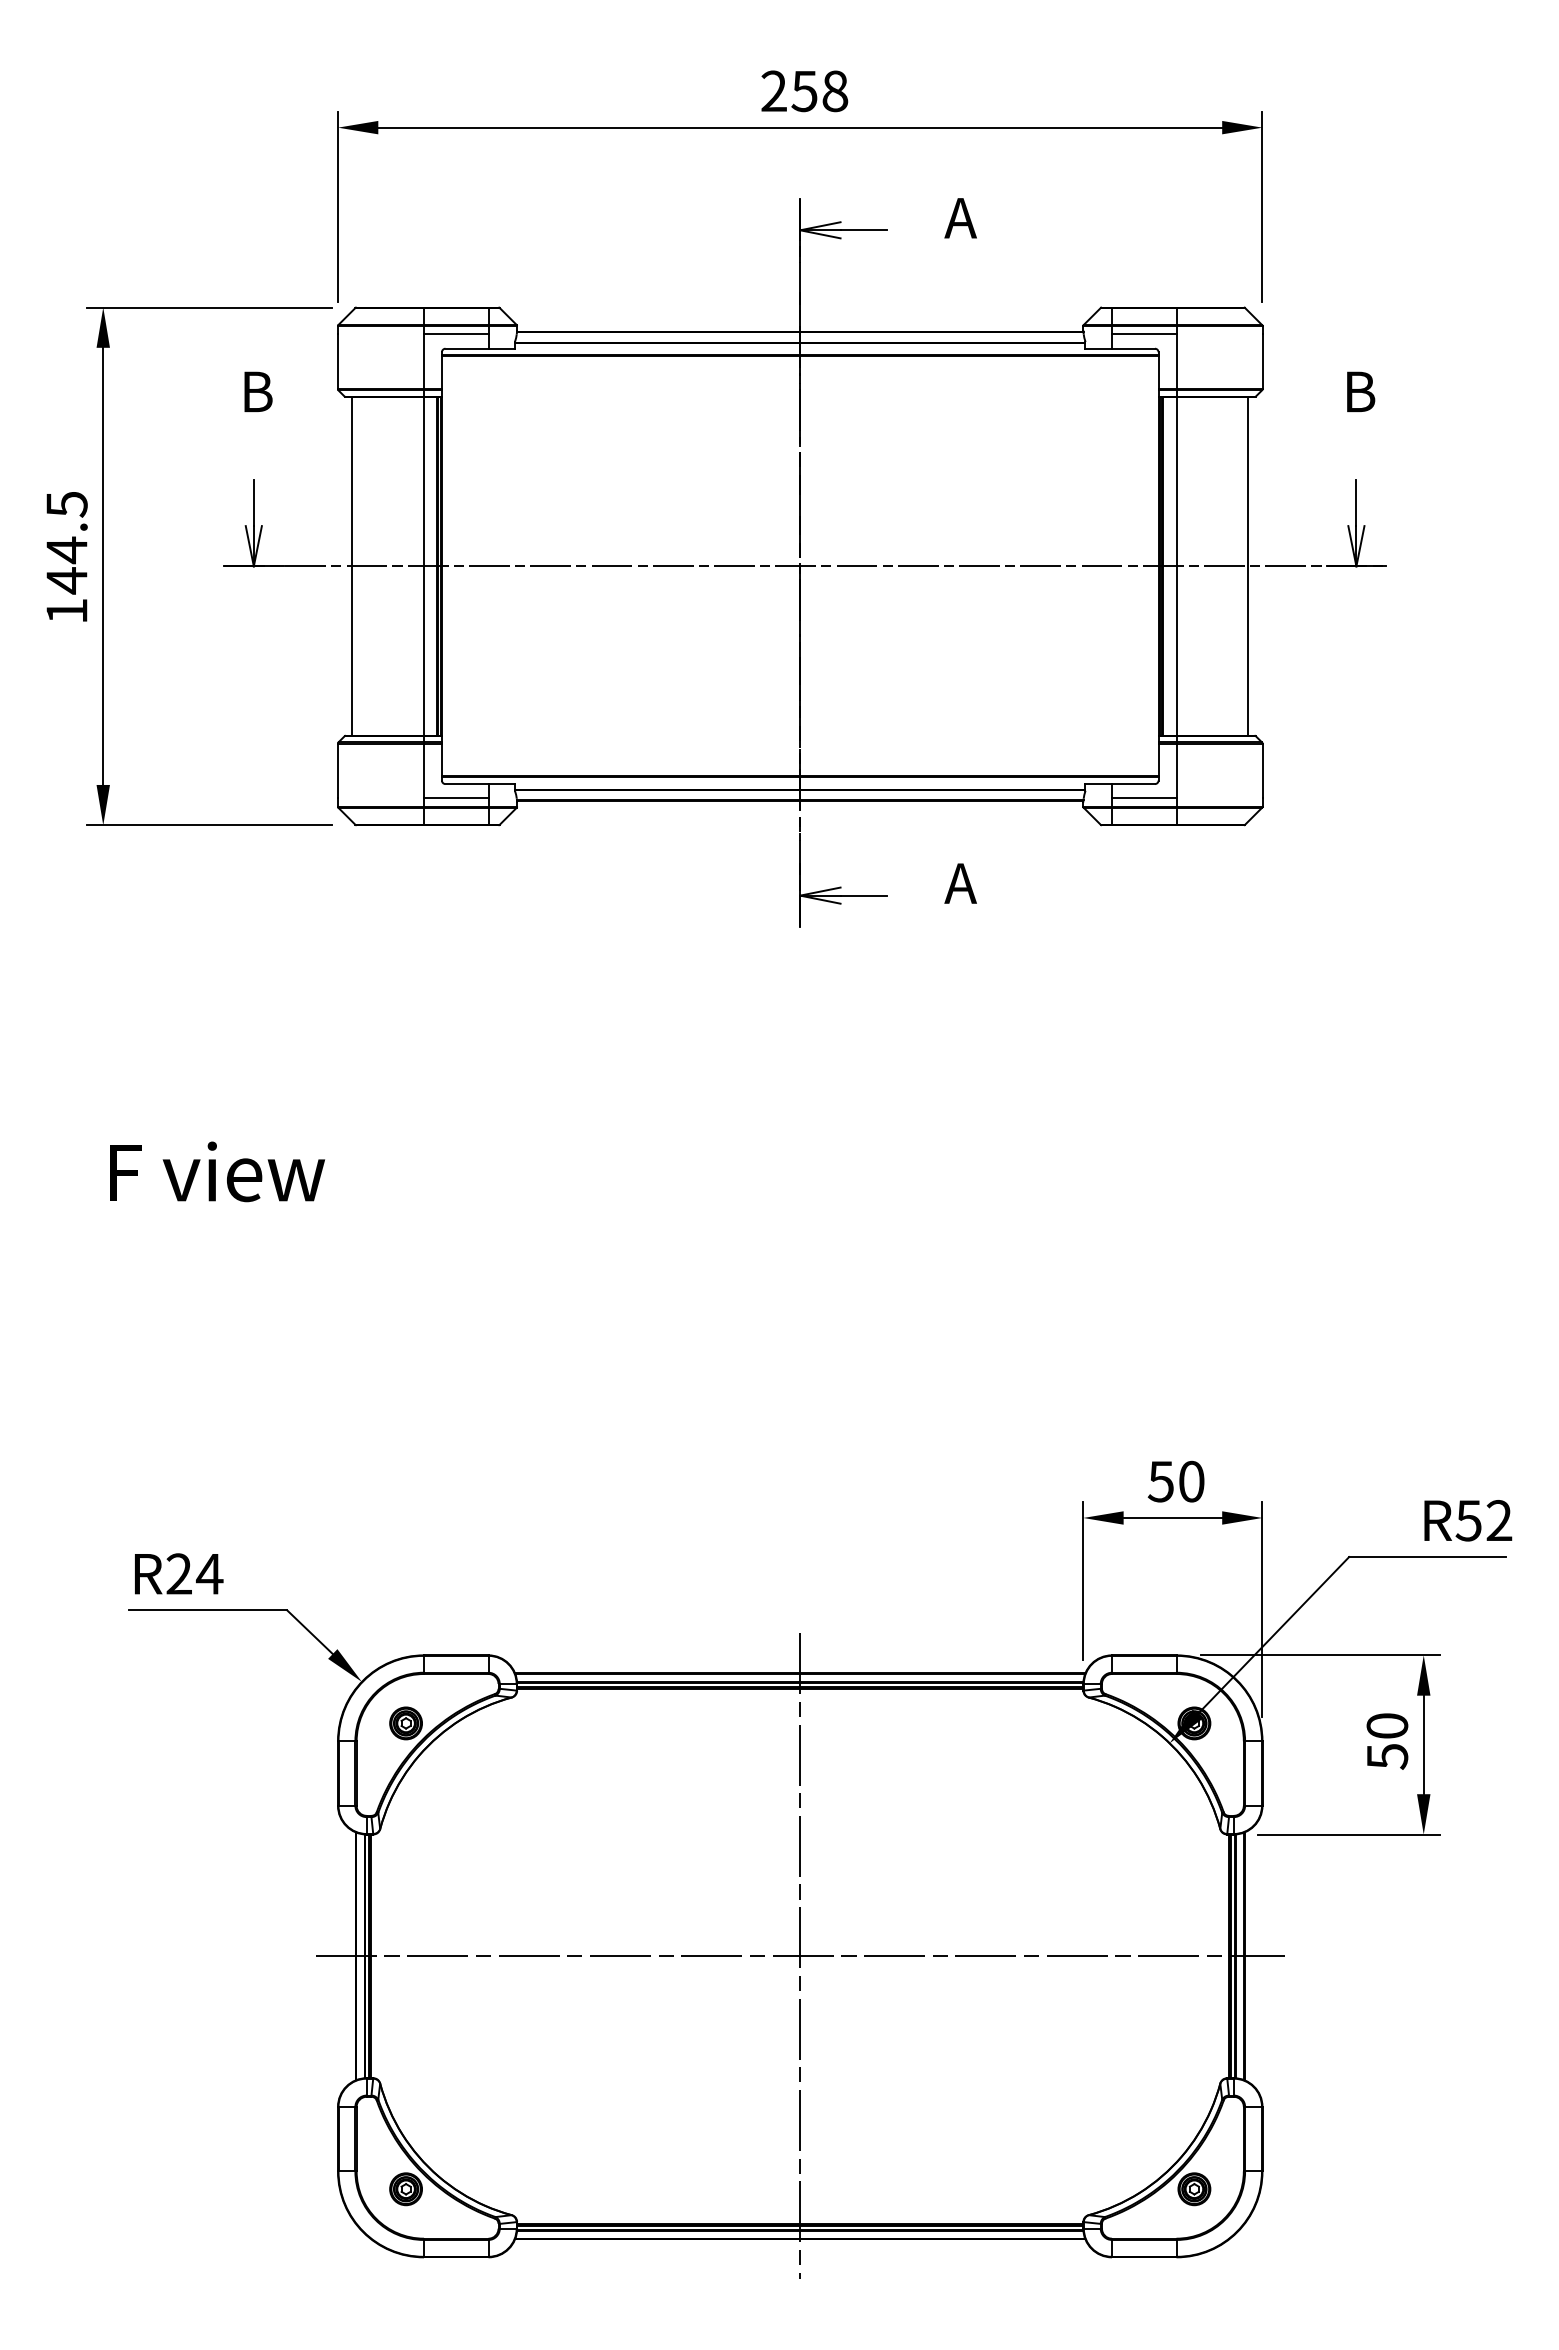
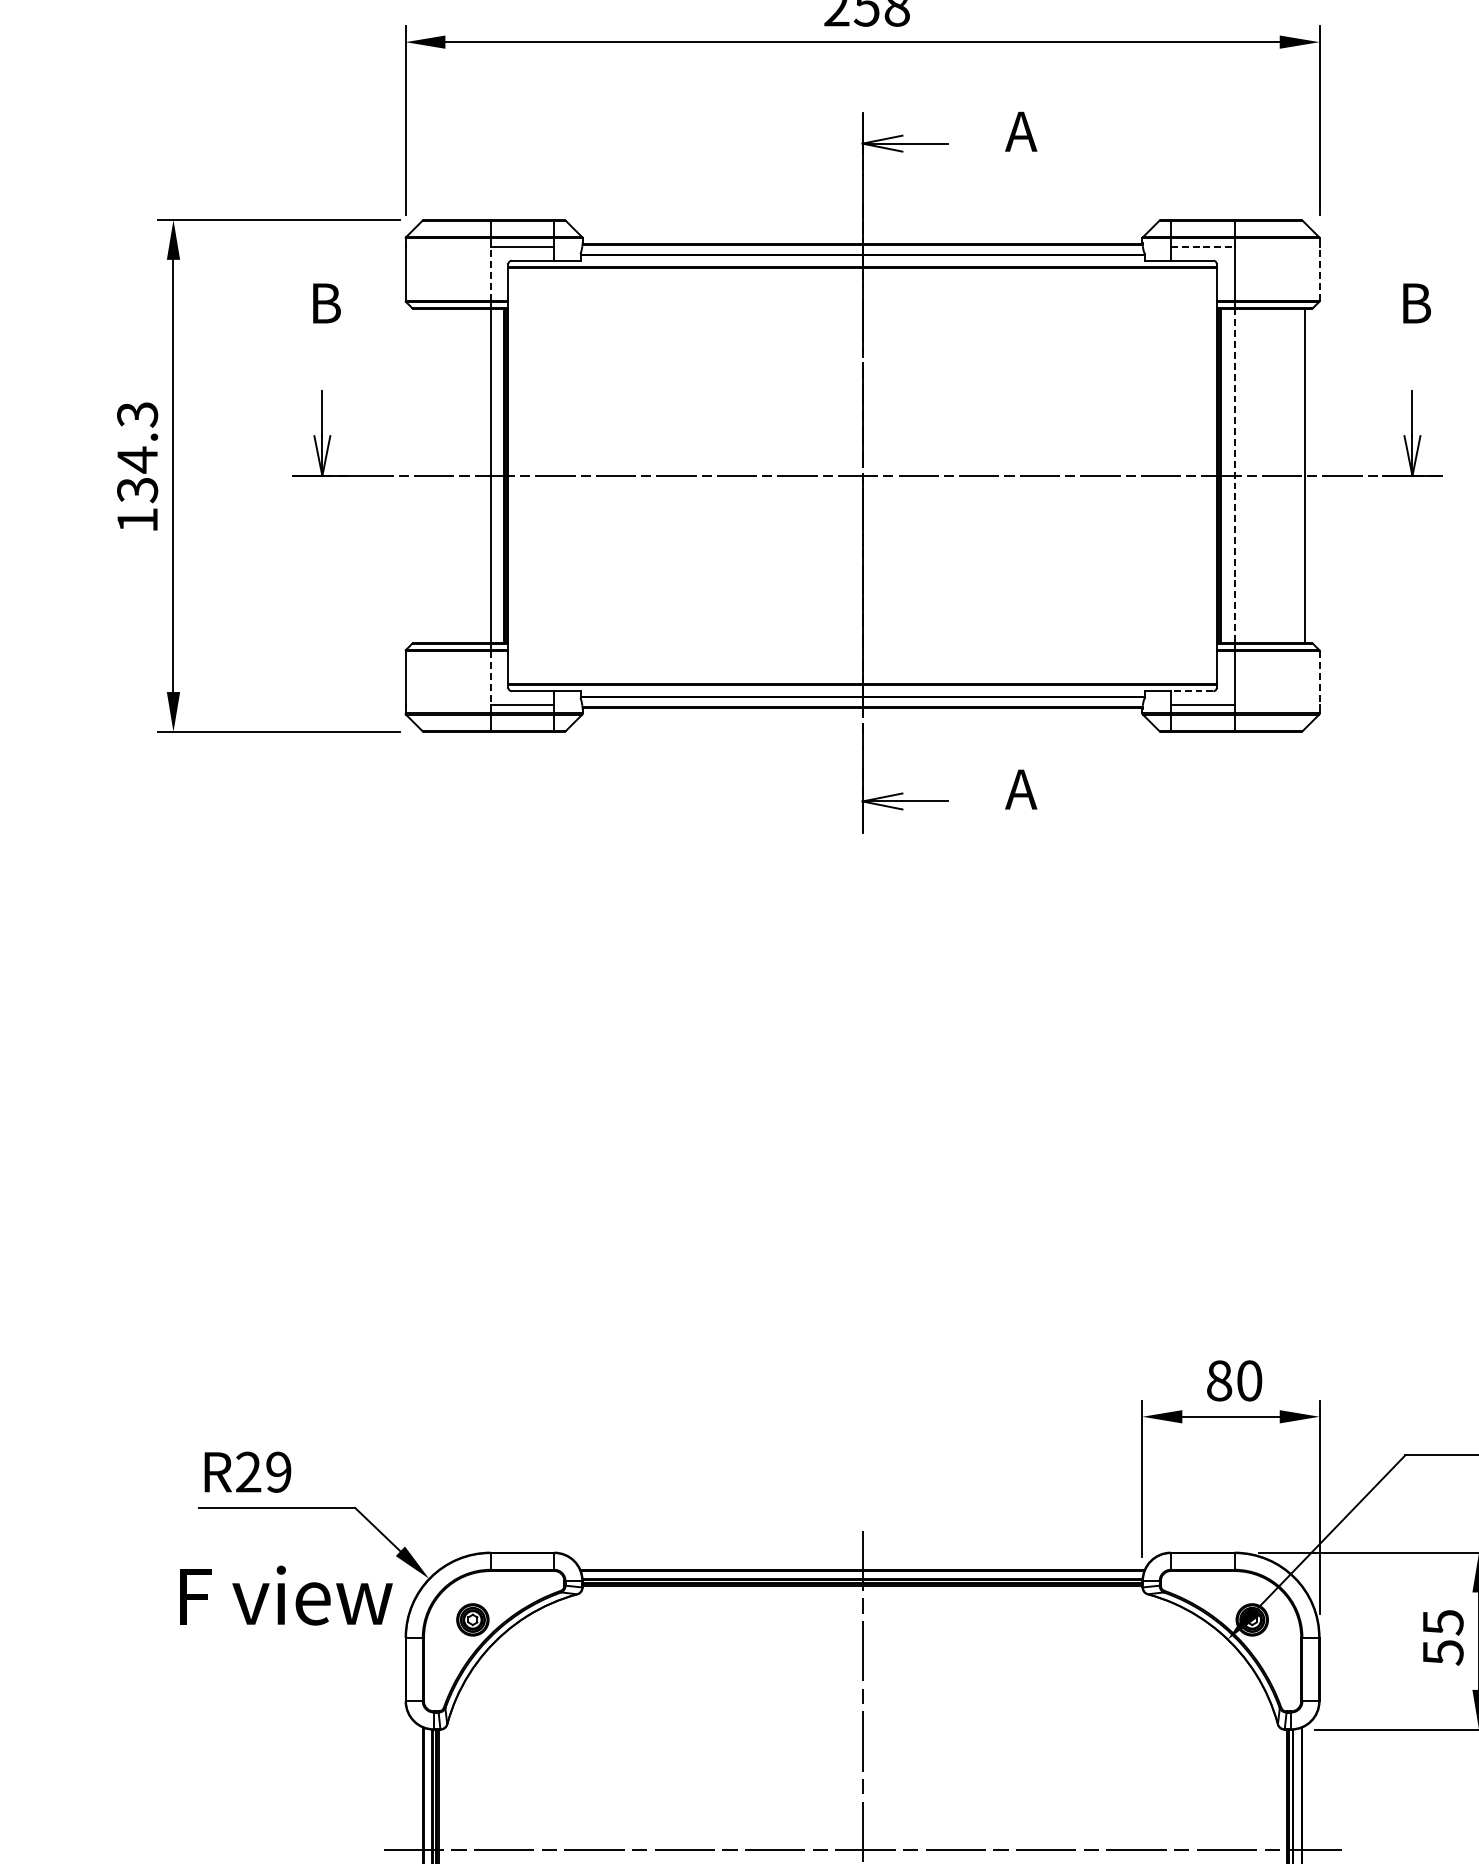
line: (1144, 334) -> (1202, 246), solid -> dashed
line: (424, 361) -> (491, 273), solid -> dashed
line: (1262, 361) -> (1319, 273), solid -> dashed
text: (66, 543) -> (137, 453), 144.5 -> 134.3
line: (352, 566) -> (419, 476), removed
line: (1176, 566) -> (1234, 476), solid -> dashed
line: (424, 771) -> (491, 678), solid -> dashed
line: (1262, 771) -> (1319, 678), solid -> dashed
line: (1133, 784) -> (1192, 691), solid -> dashed
text: (217, 1171) -> (286, 1595), moved
text: (1160, 1481) -> (1218, 1380), 50 -> 80
text: (209, 1573) -> (278, 1471), R24 -> R29
text: (1387, 1726) -> (1443, 1622), 50 -> 55

